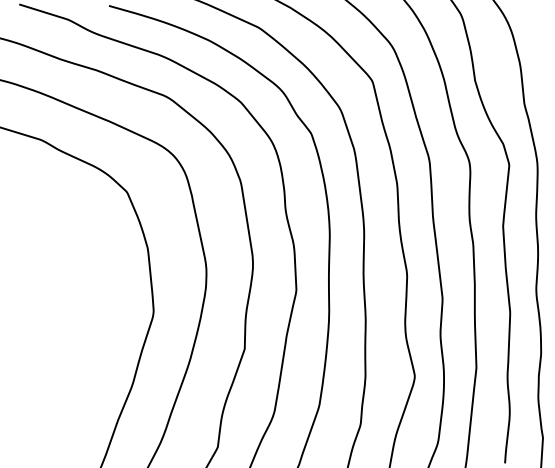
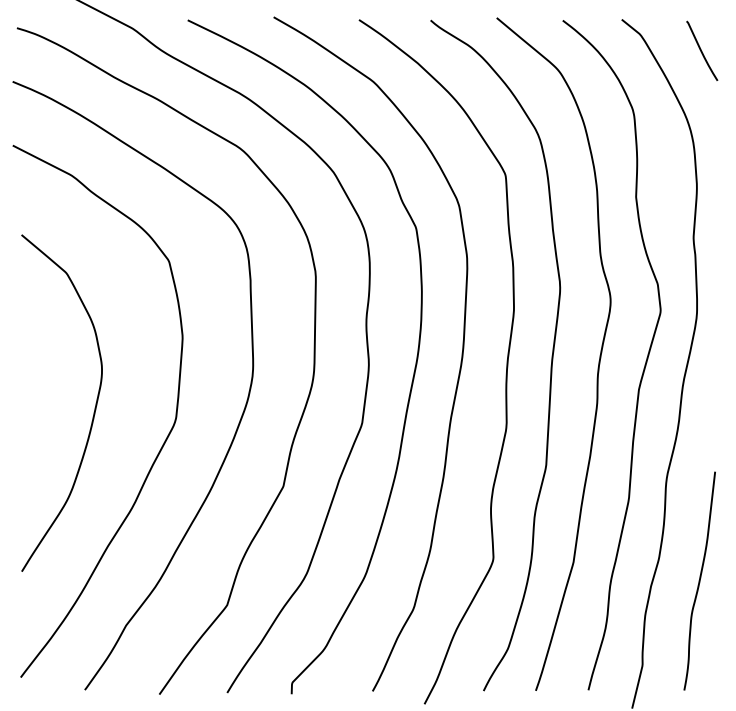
curve: (89, 314) -> (94, 407), added

